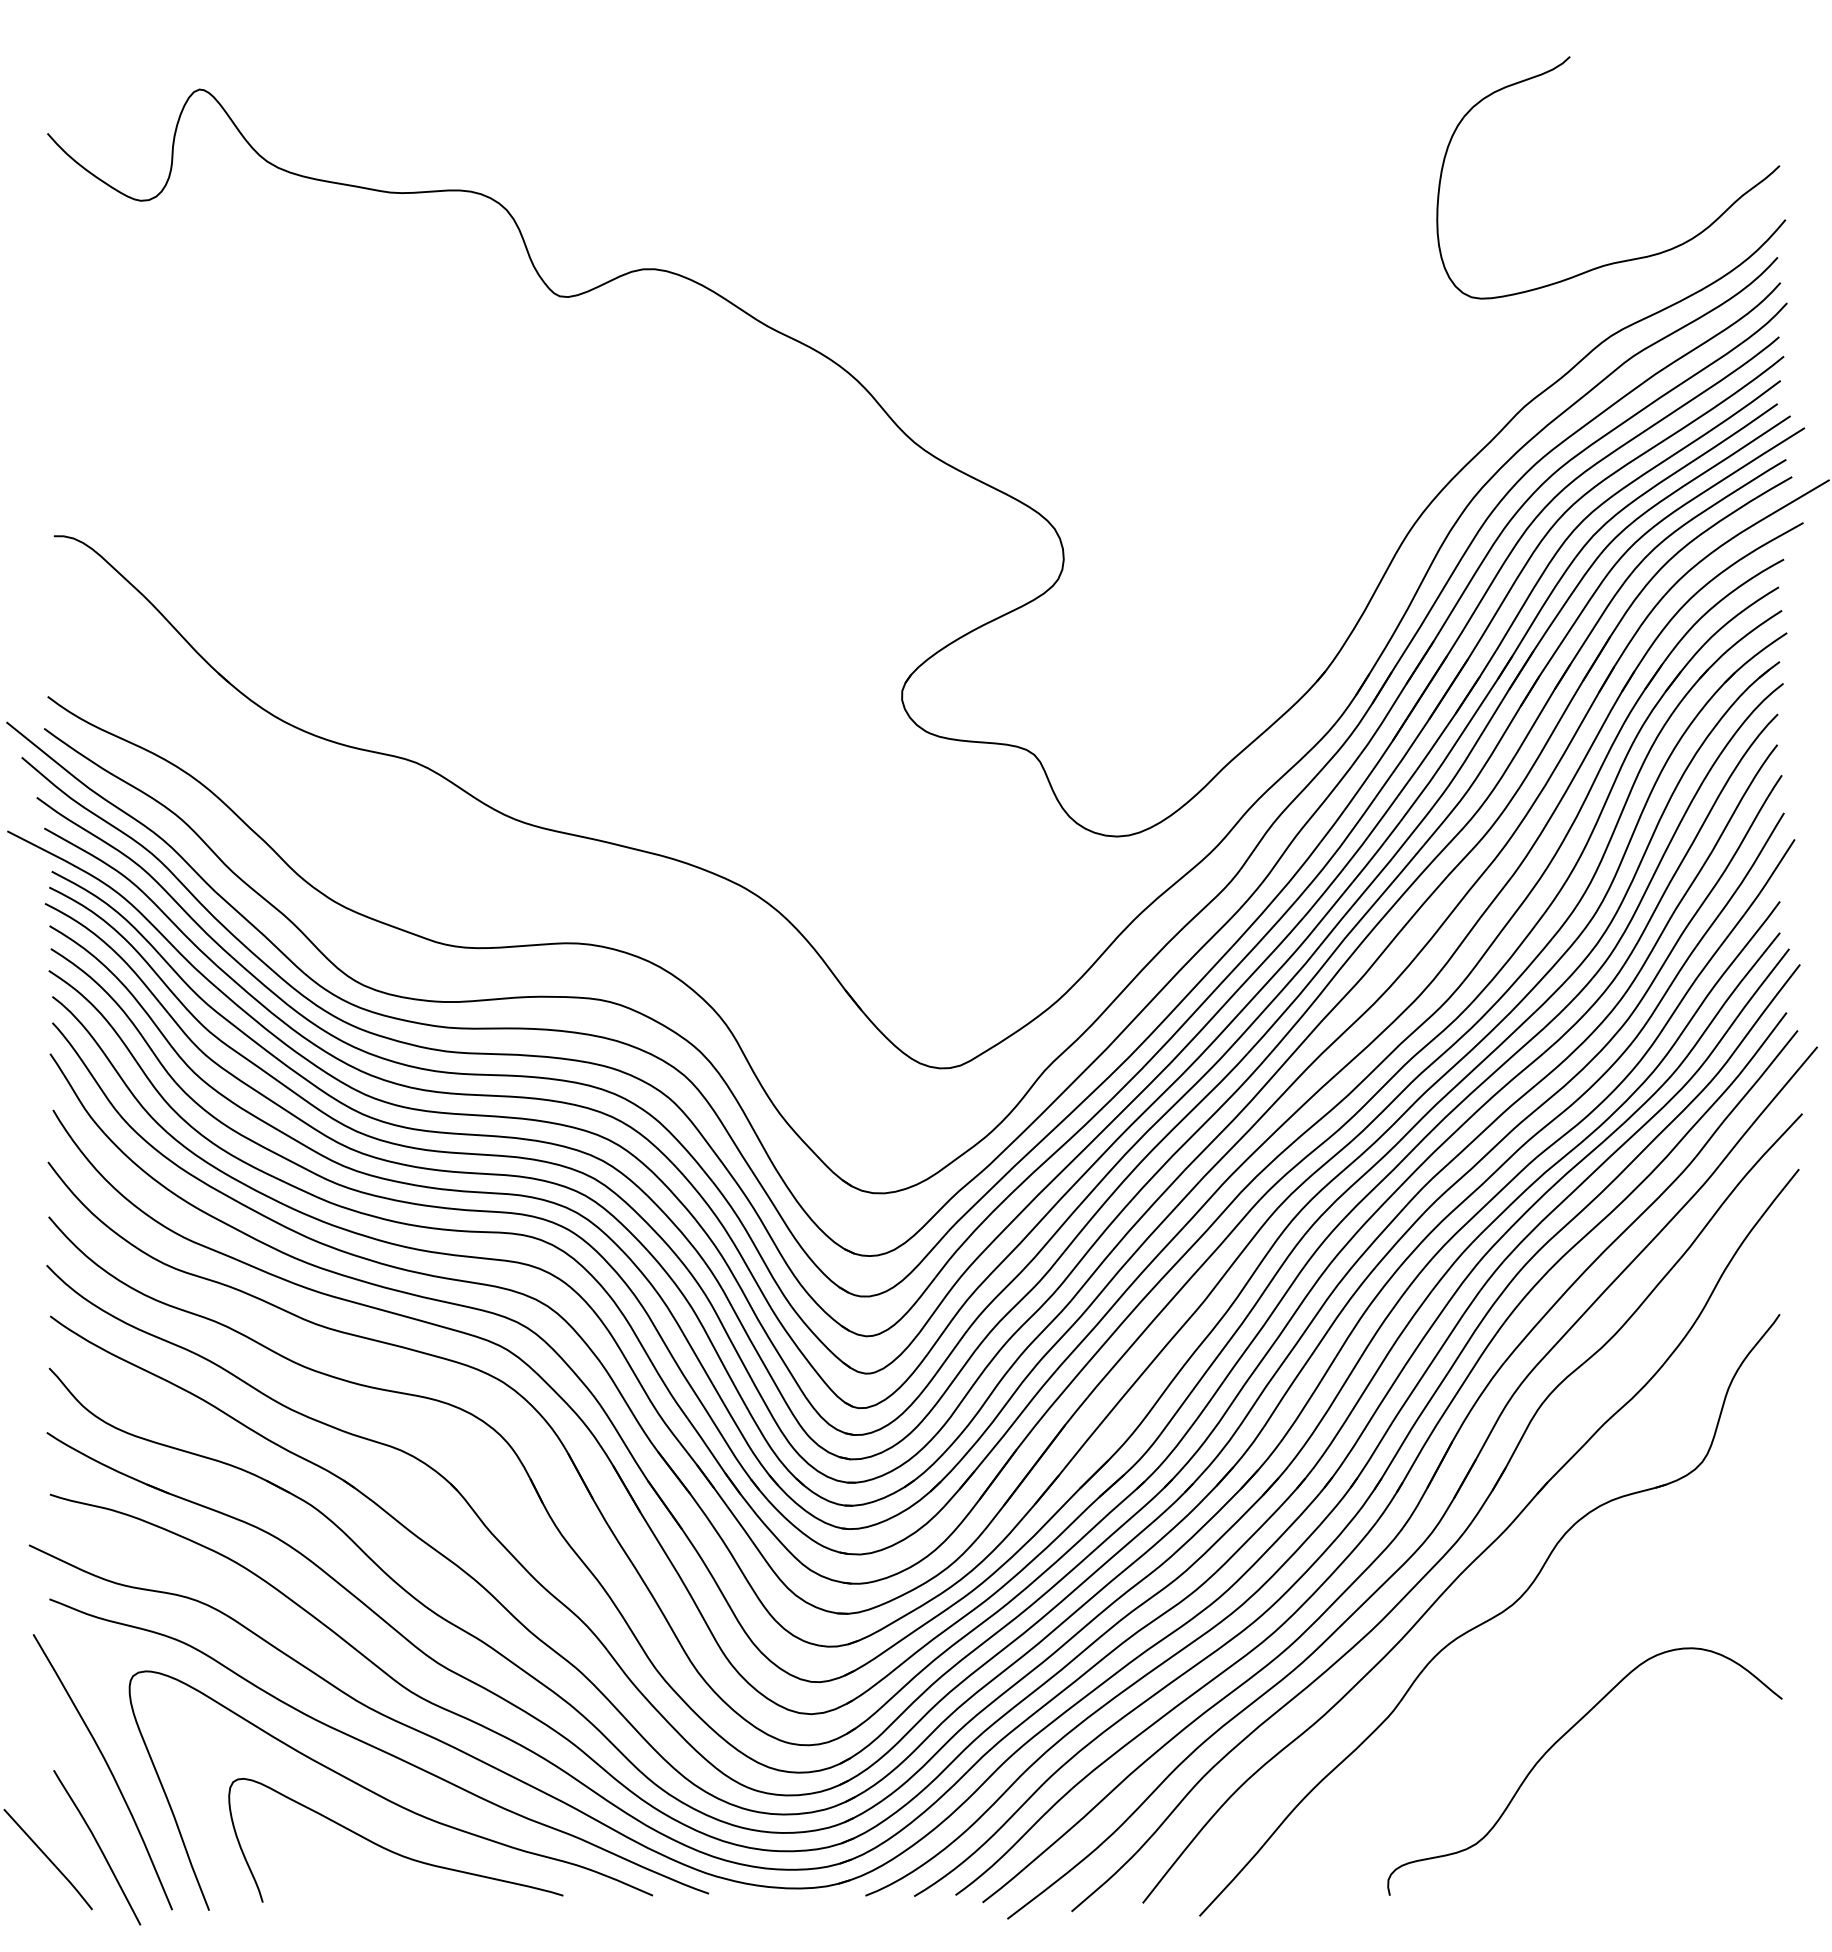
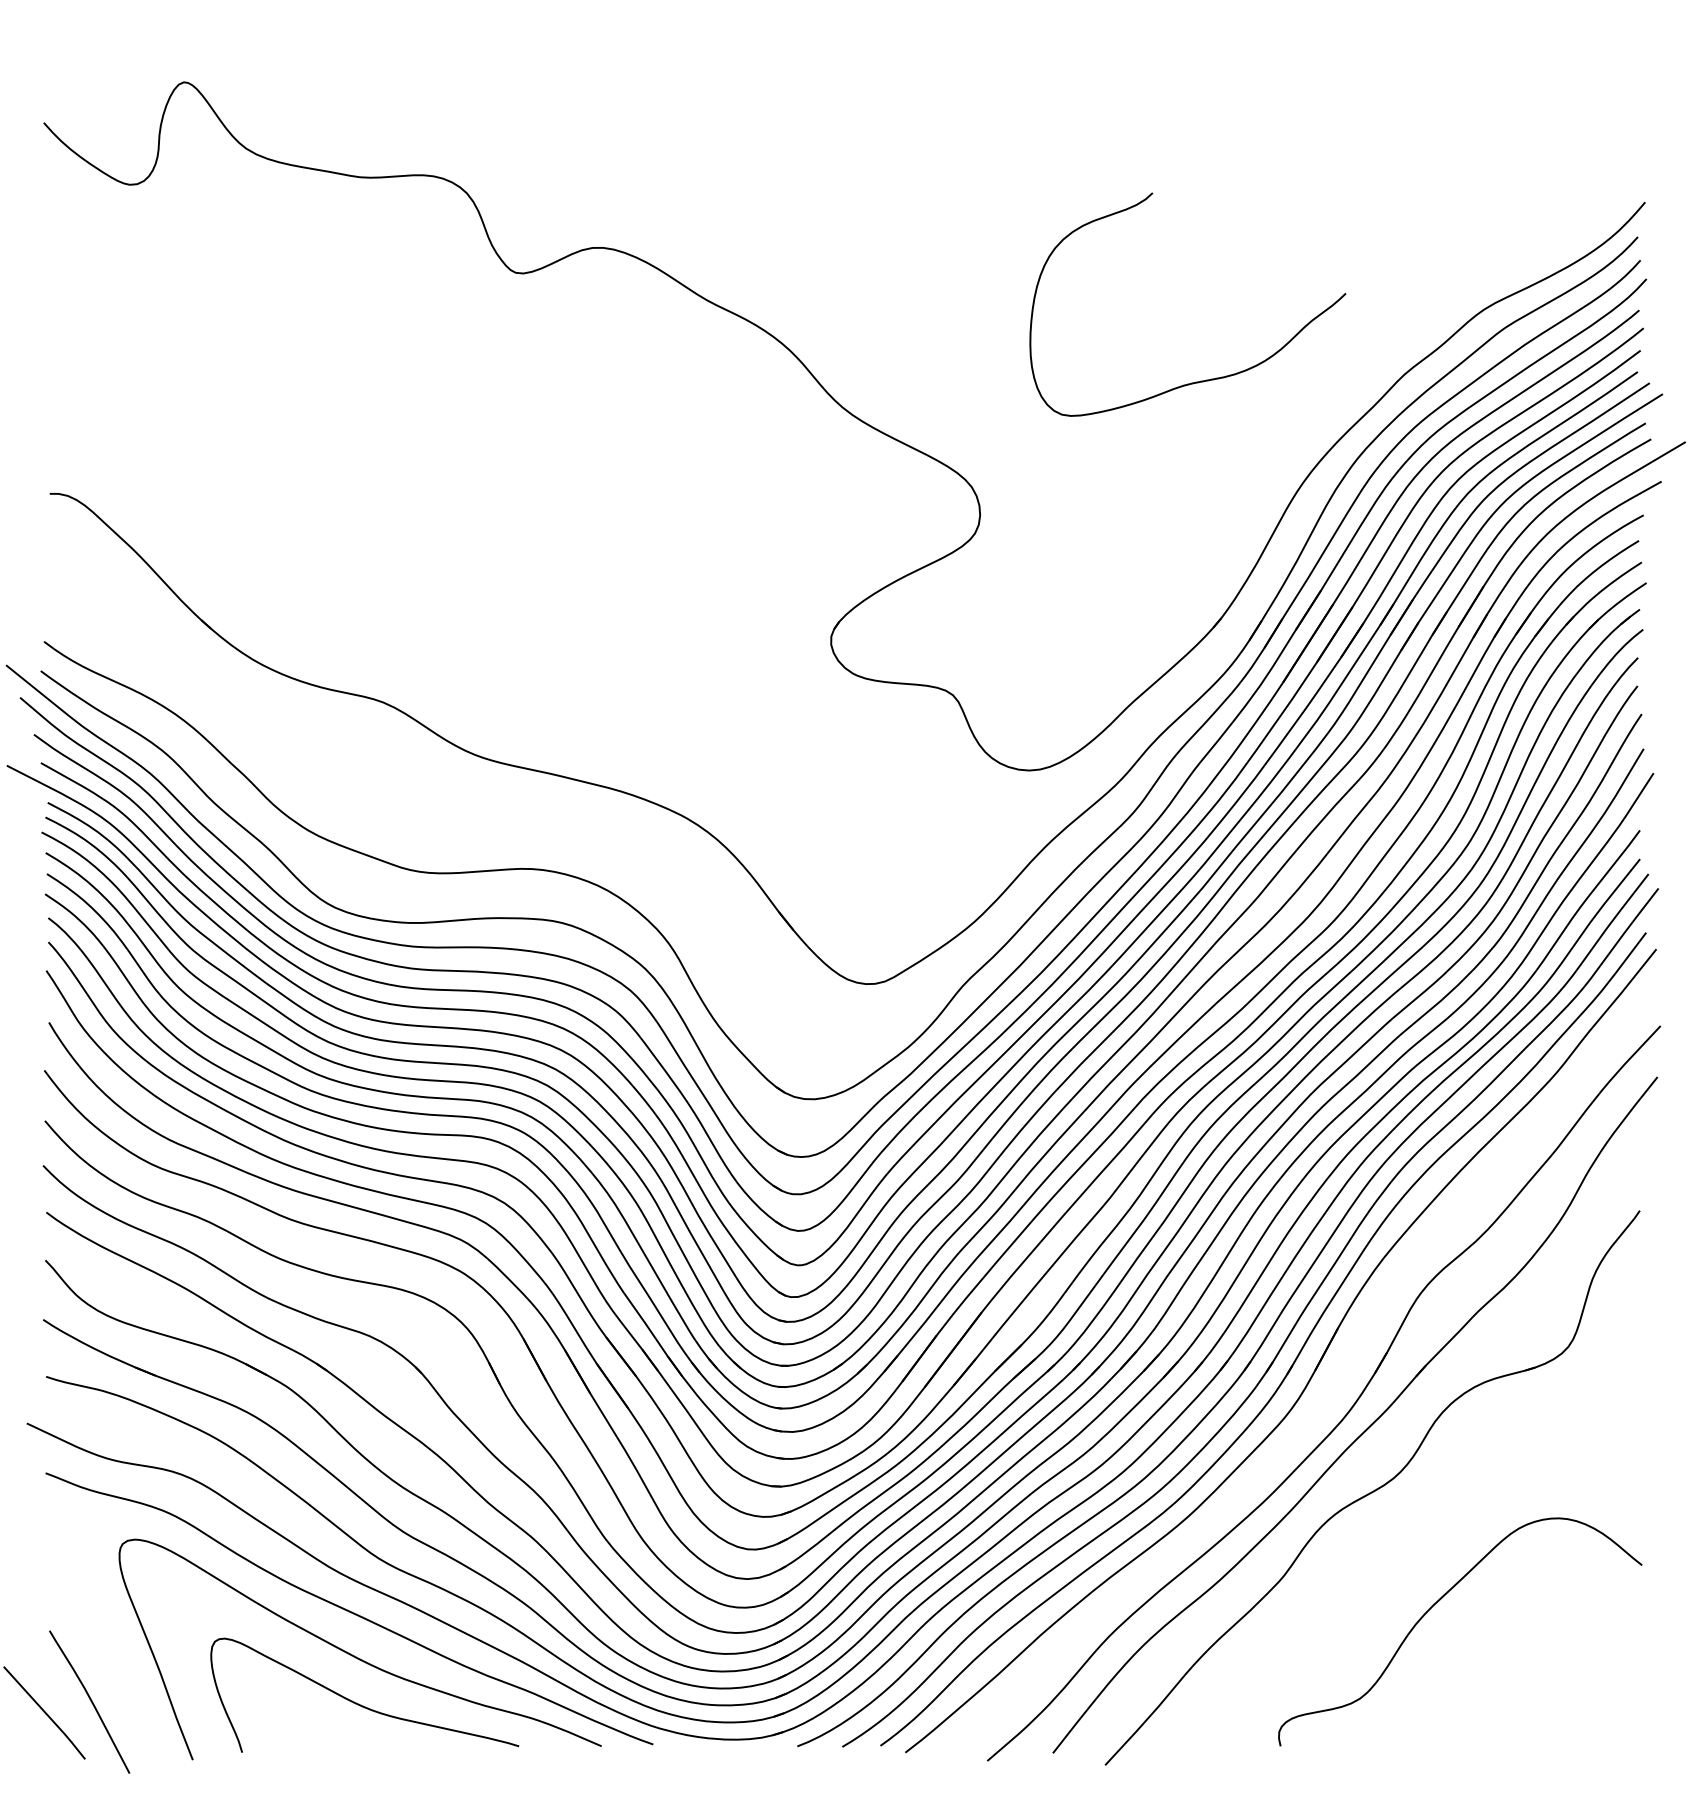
curve: (1626, 259) -> (1204, 379), moved
part: (1449, 1503) -> (1335, 1384), removed
curve: (108, 1769) -> (100, 1630), removed

